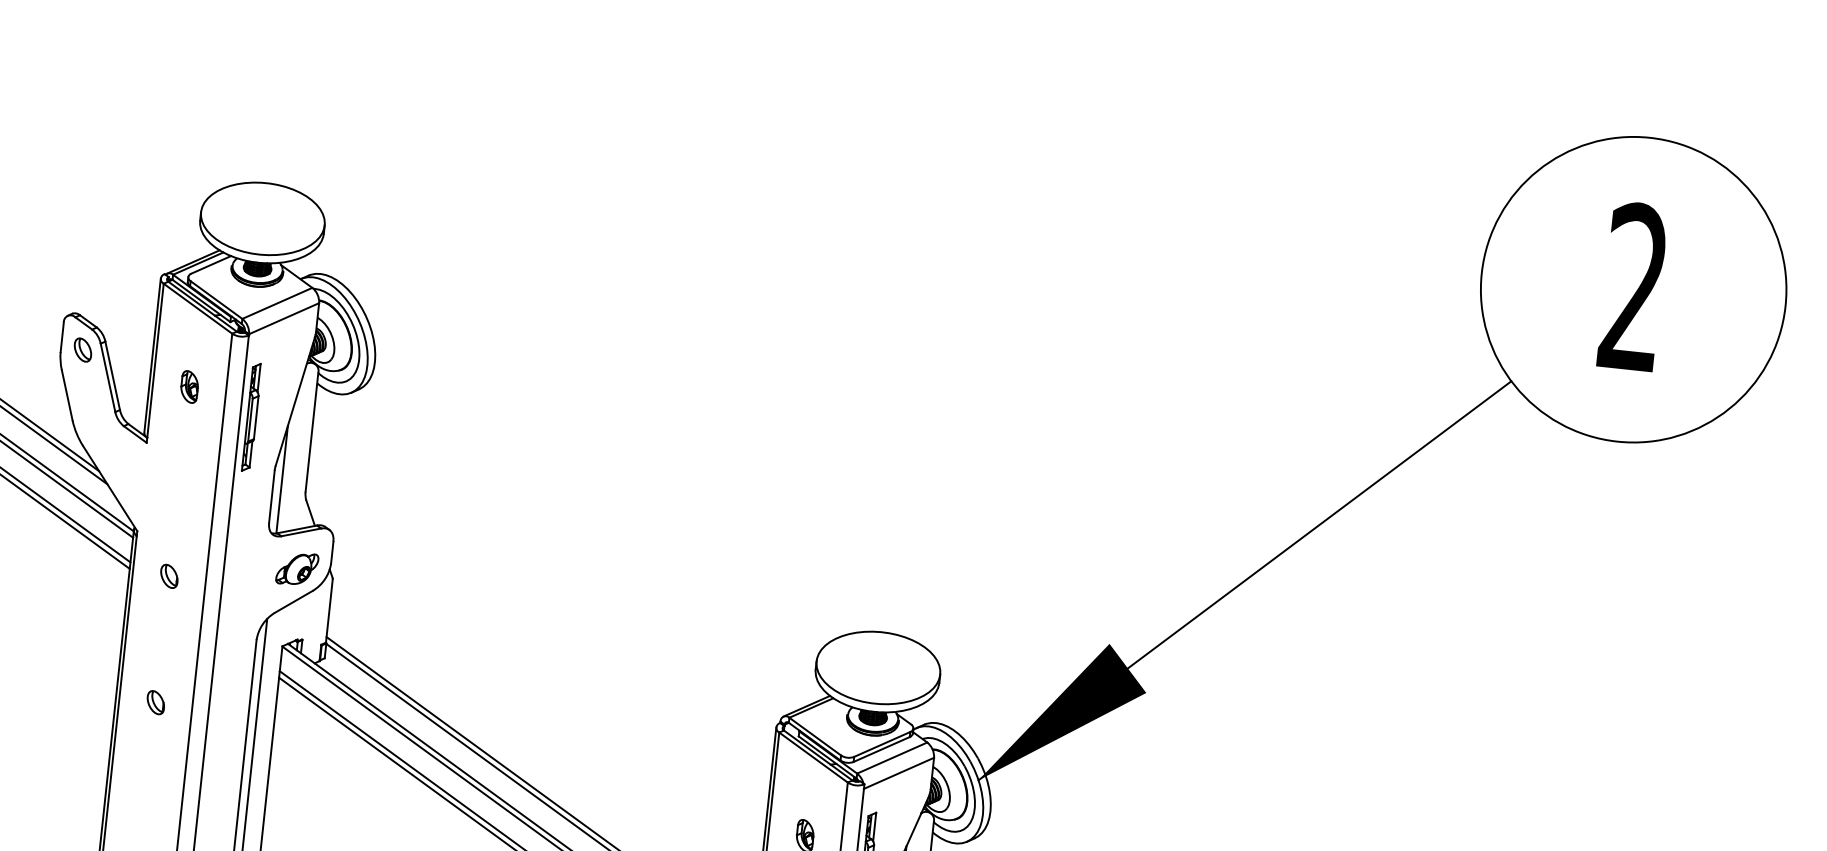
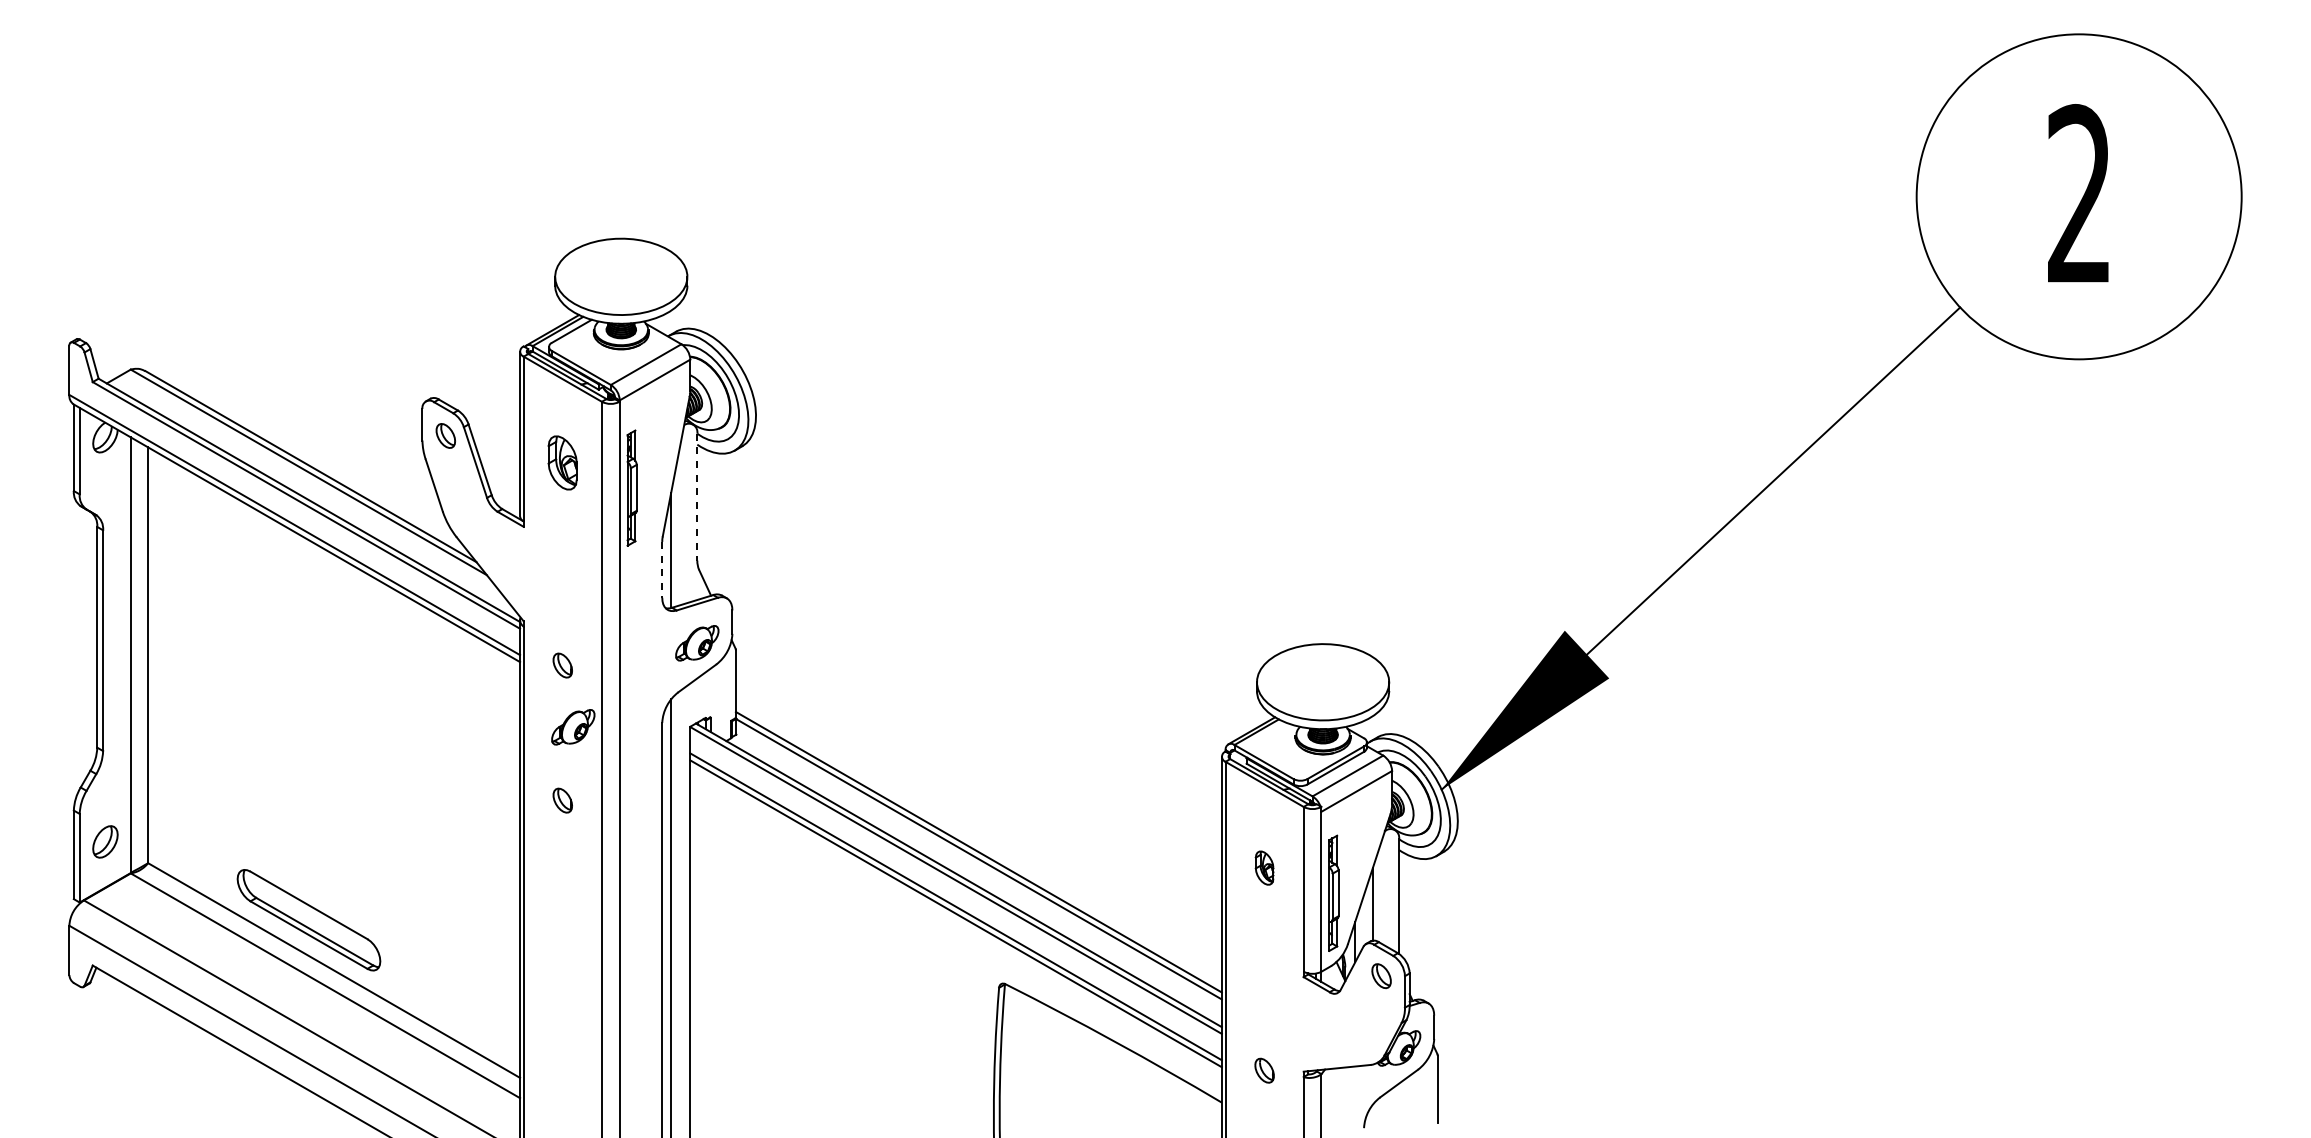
part: (189, 386) -> (562, 462), size x1.6
line: (312, 432) -> (697, 497), solid -> dashed
line: (272, 496) -> (662, 569), solid -> dashed
part: (173, 635) -> (573, 727), added

